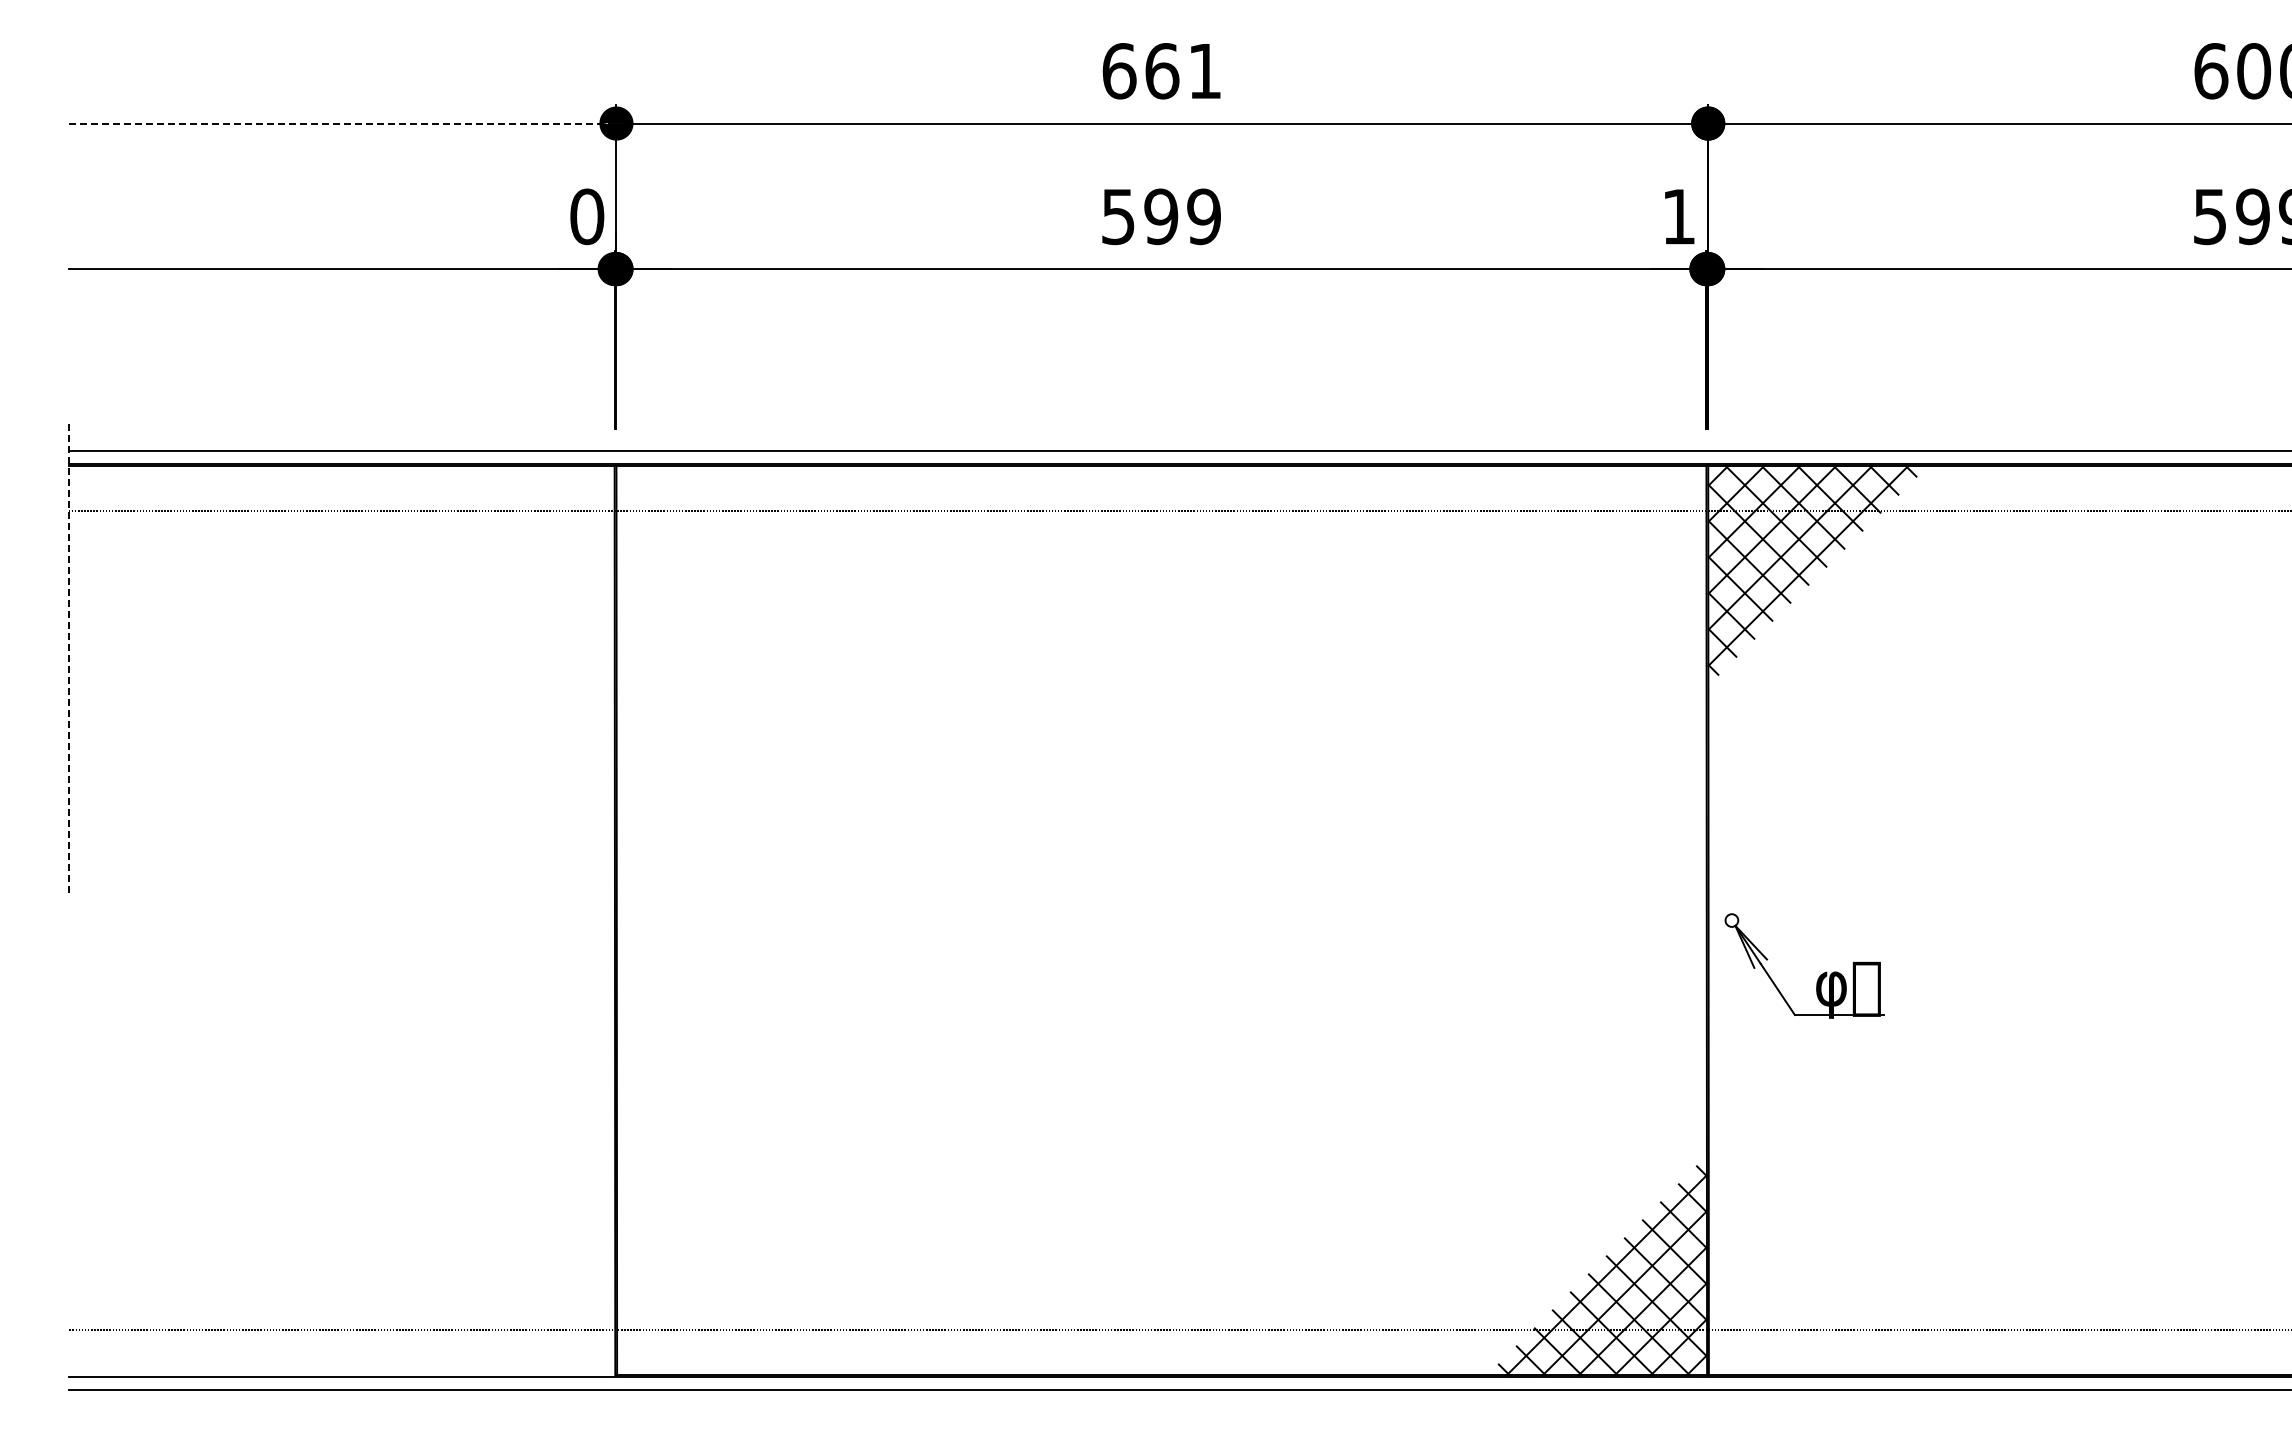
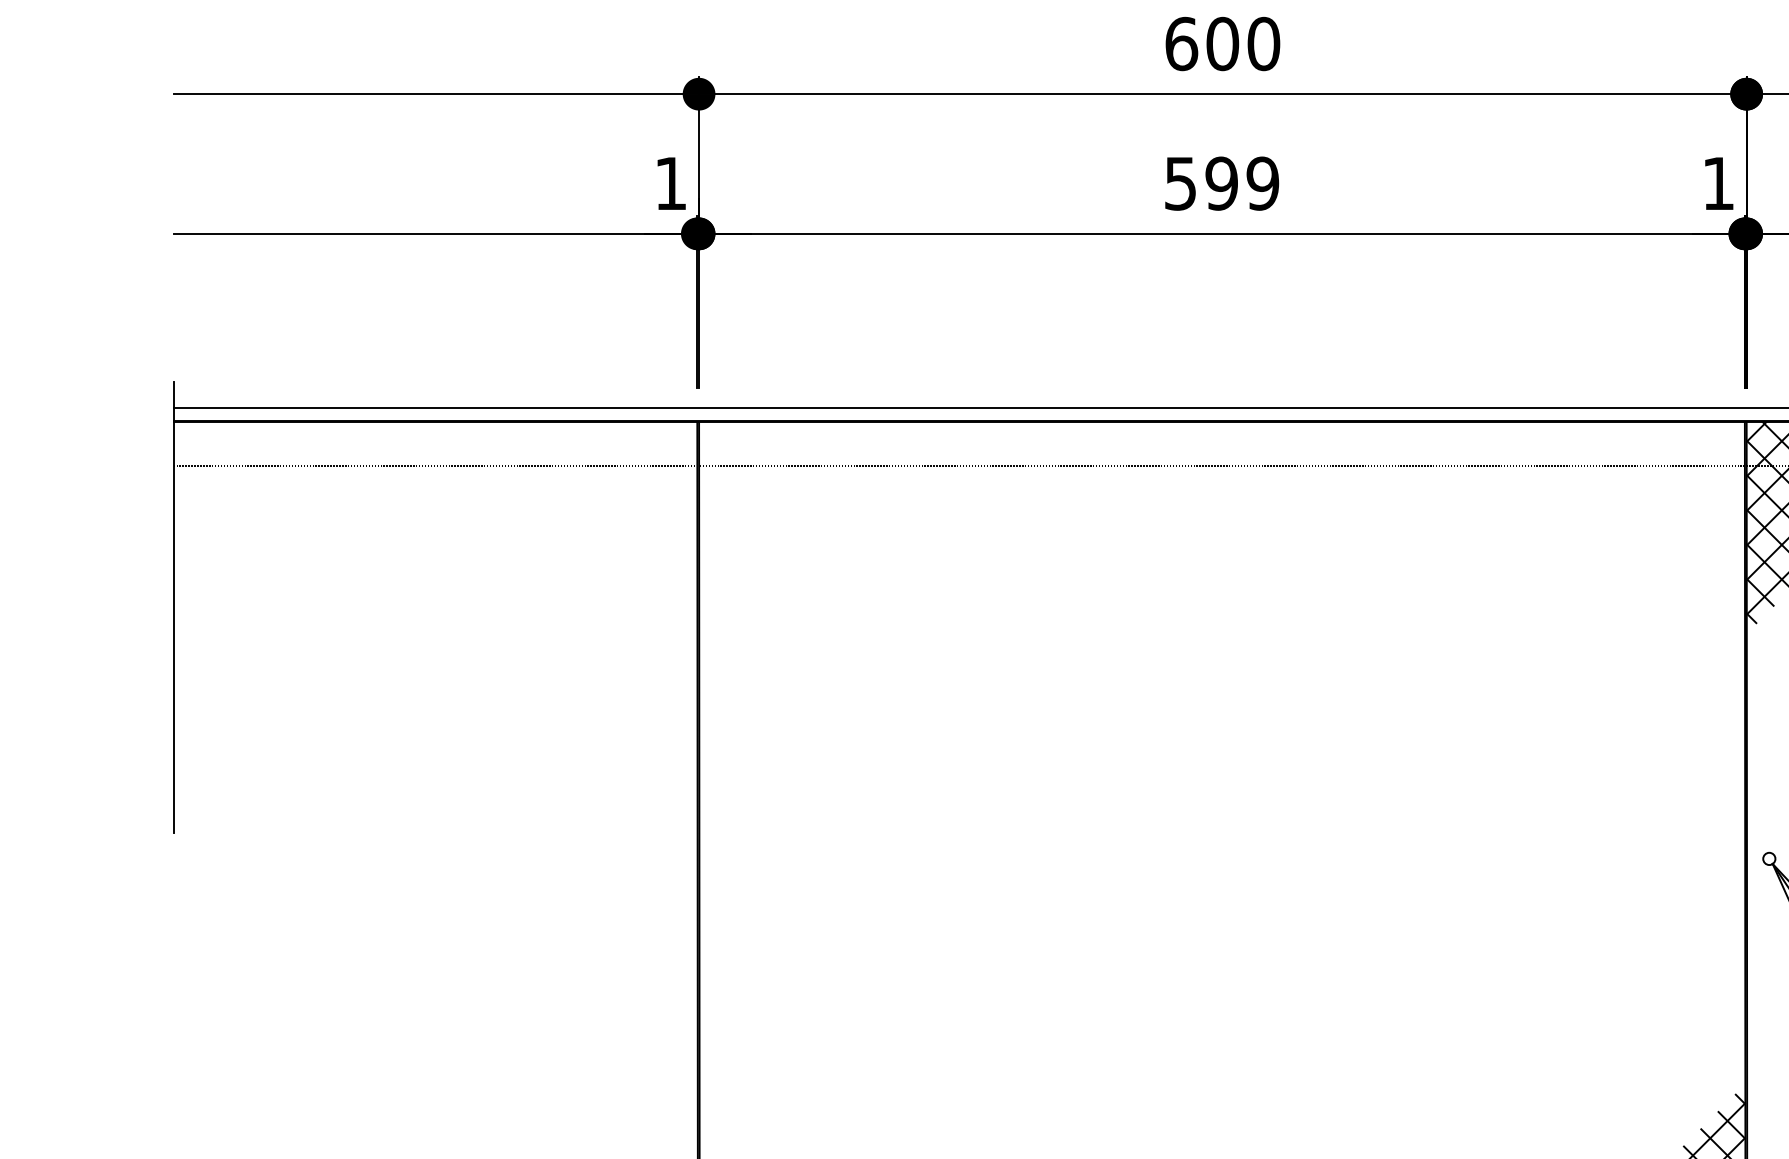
text: (1183, 71) -> (1243, 44), 661 -> 600
line: (342, 123) -> (436, 94), dashed -> solid
text: (587, 216) -> (671, 183), 0 -> 1
line: (68, 658) -> (173, 607), dashed -> solid

